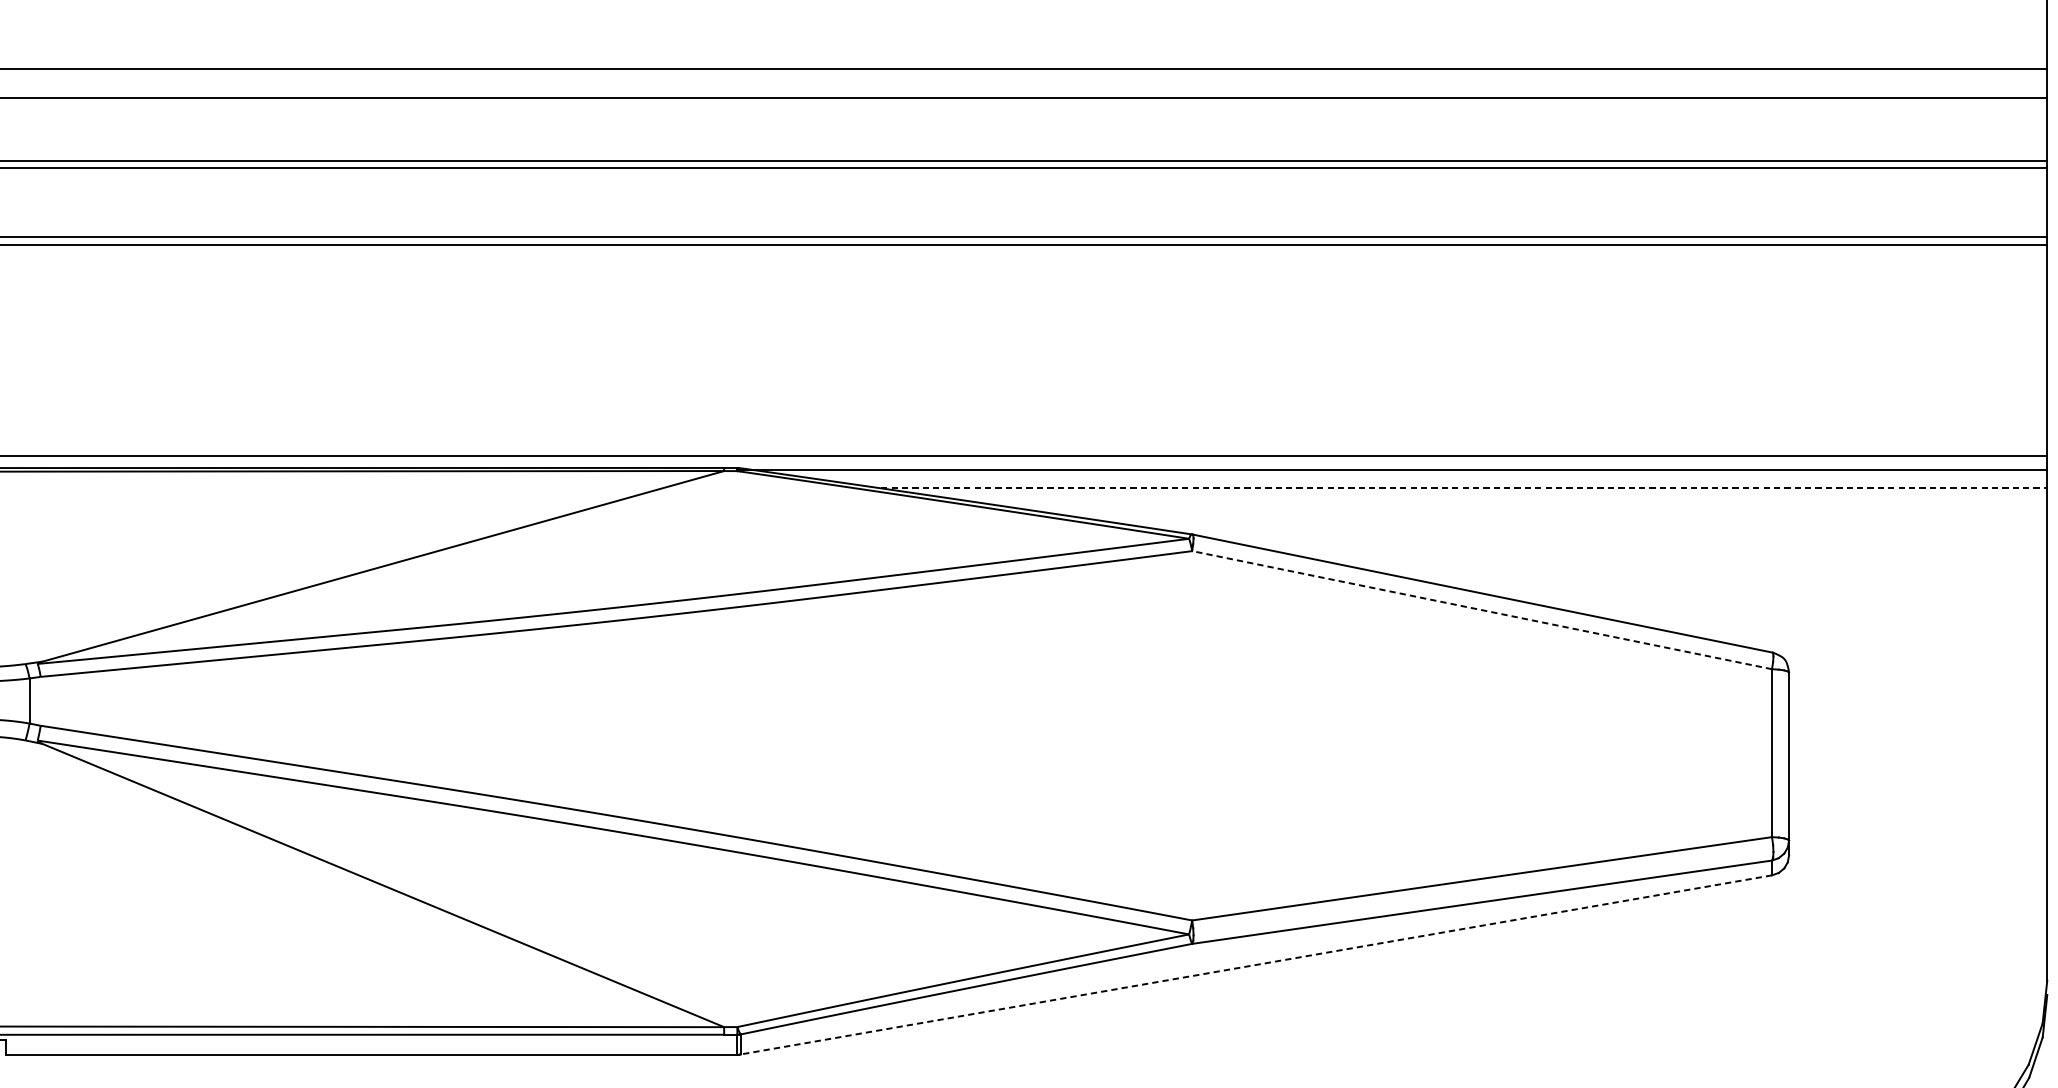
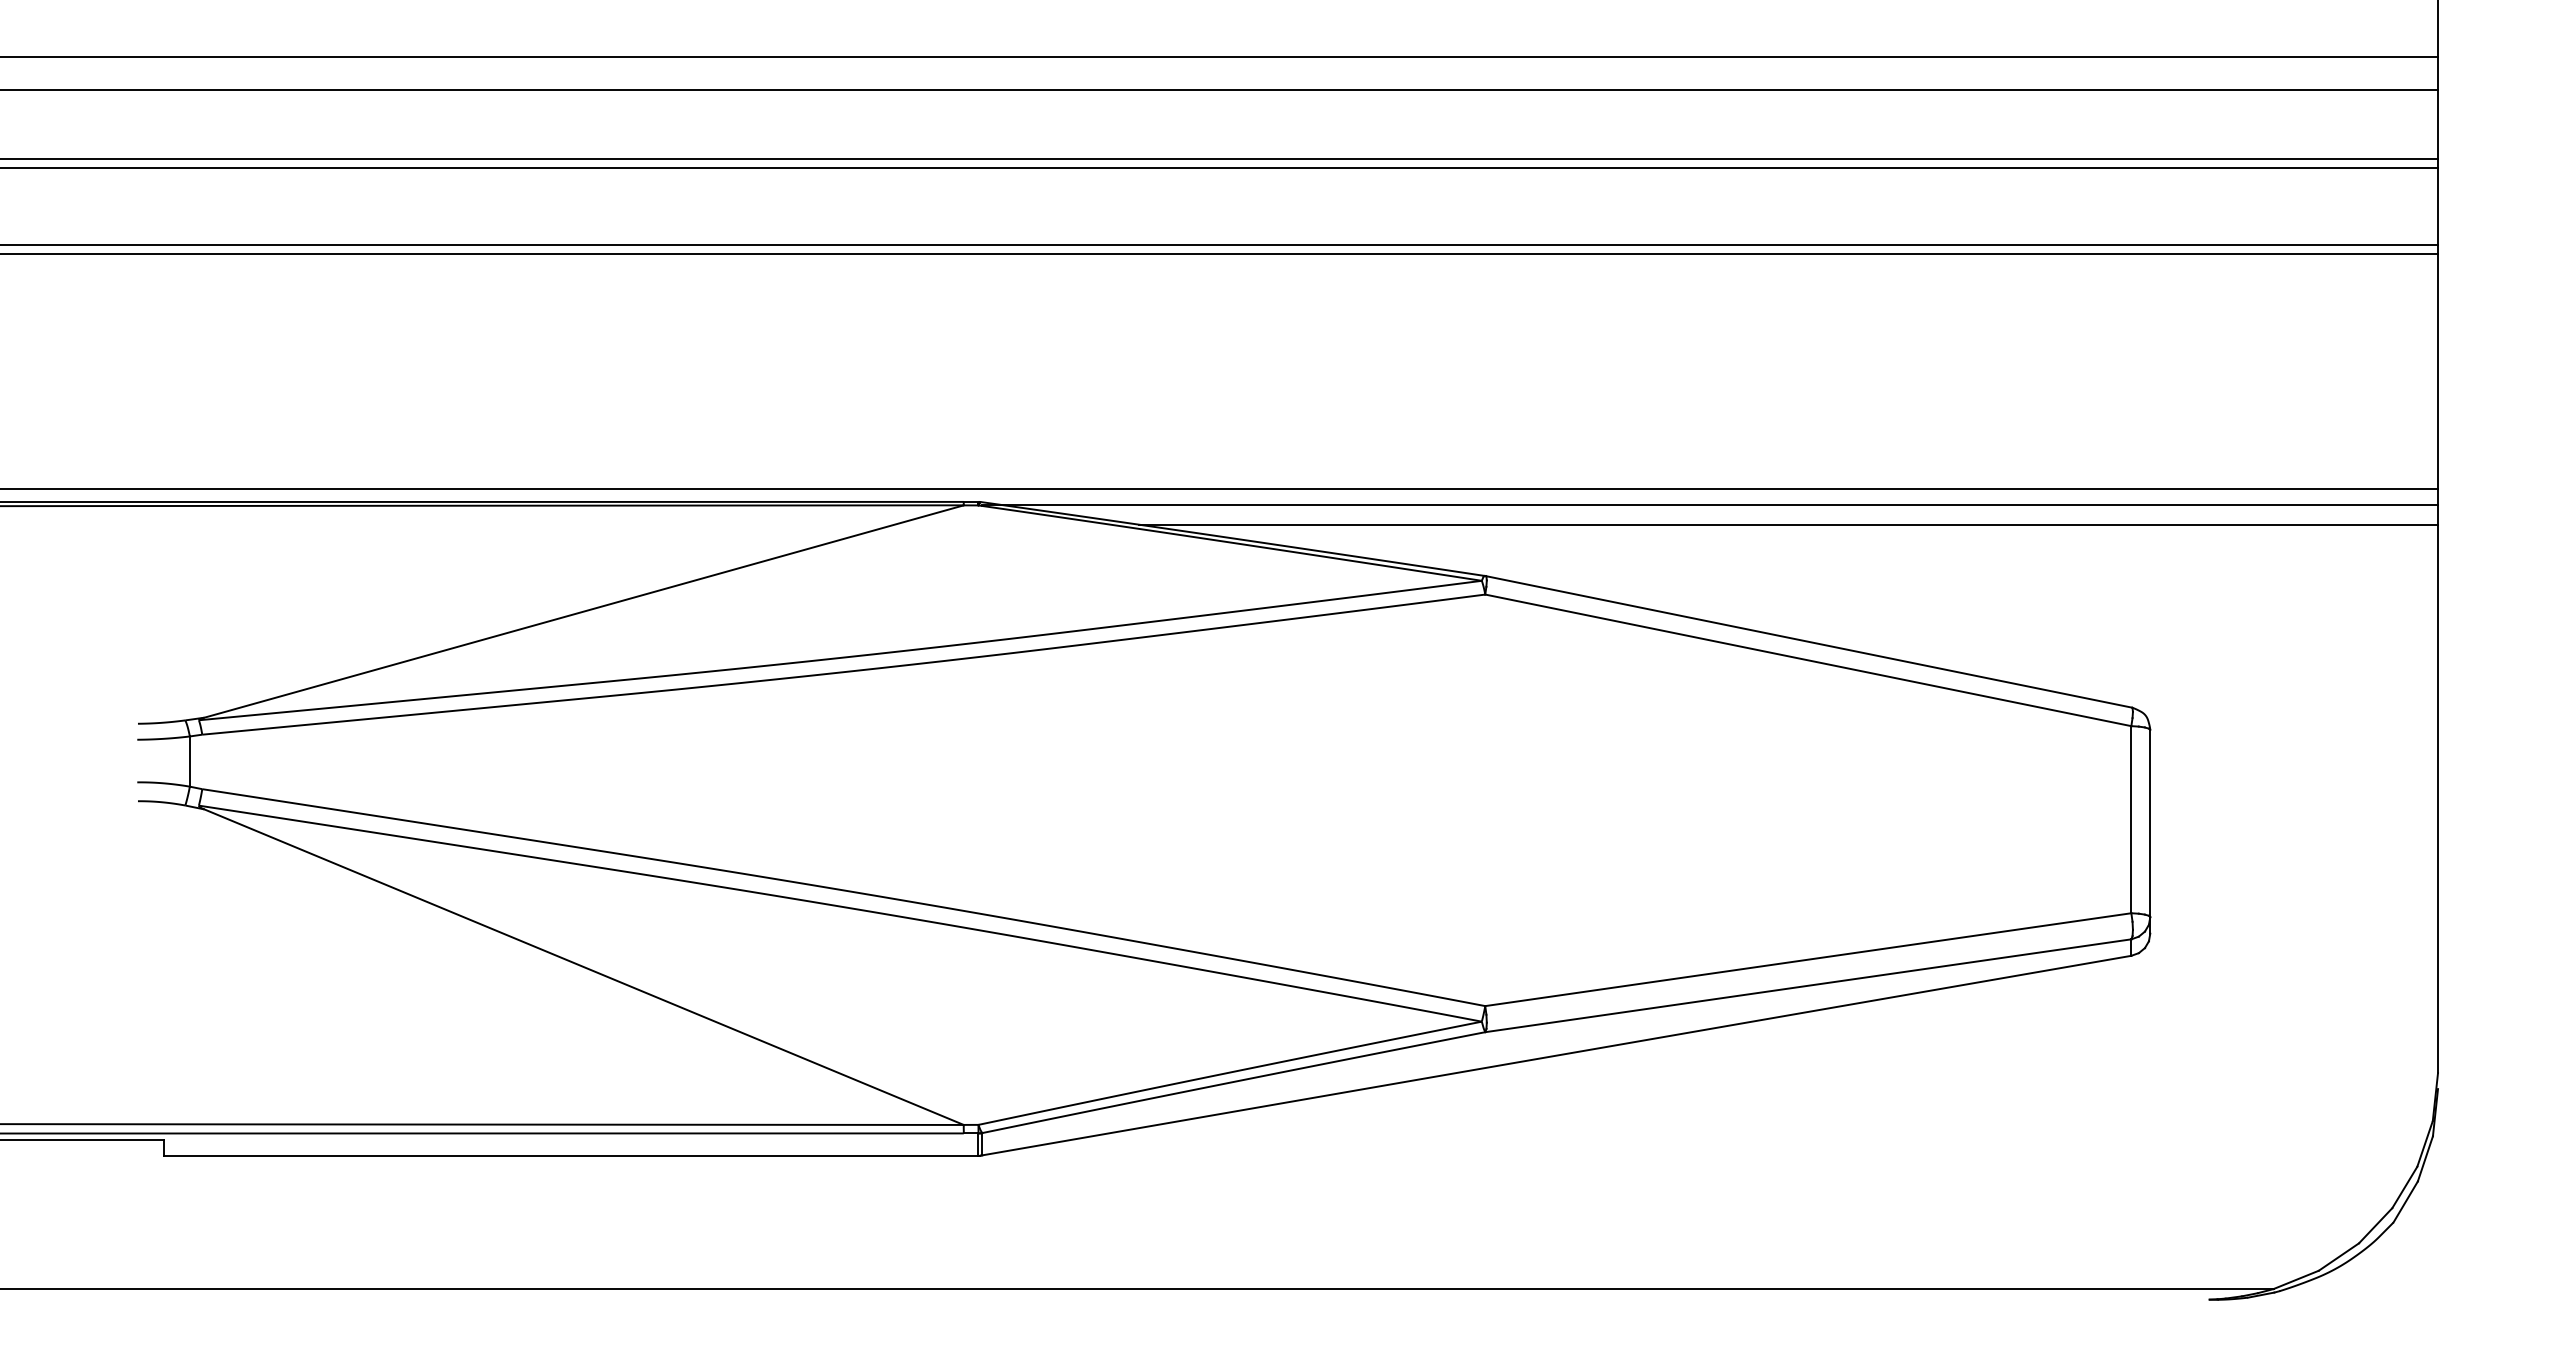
line: (1464, 488) -> (1788, 524), dashed -> solid
line: (1482, 610) -> (1808, 660), dashed -> solid
line: (1256, 964) -> (1556, 1055), dashed -> solid

